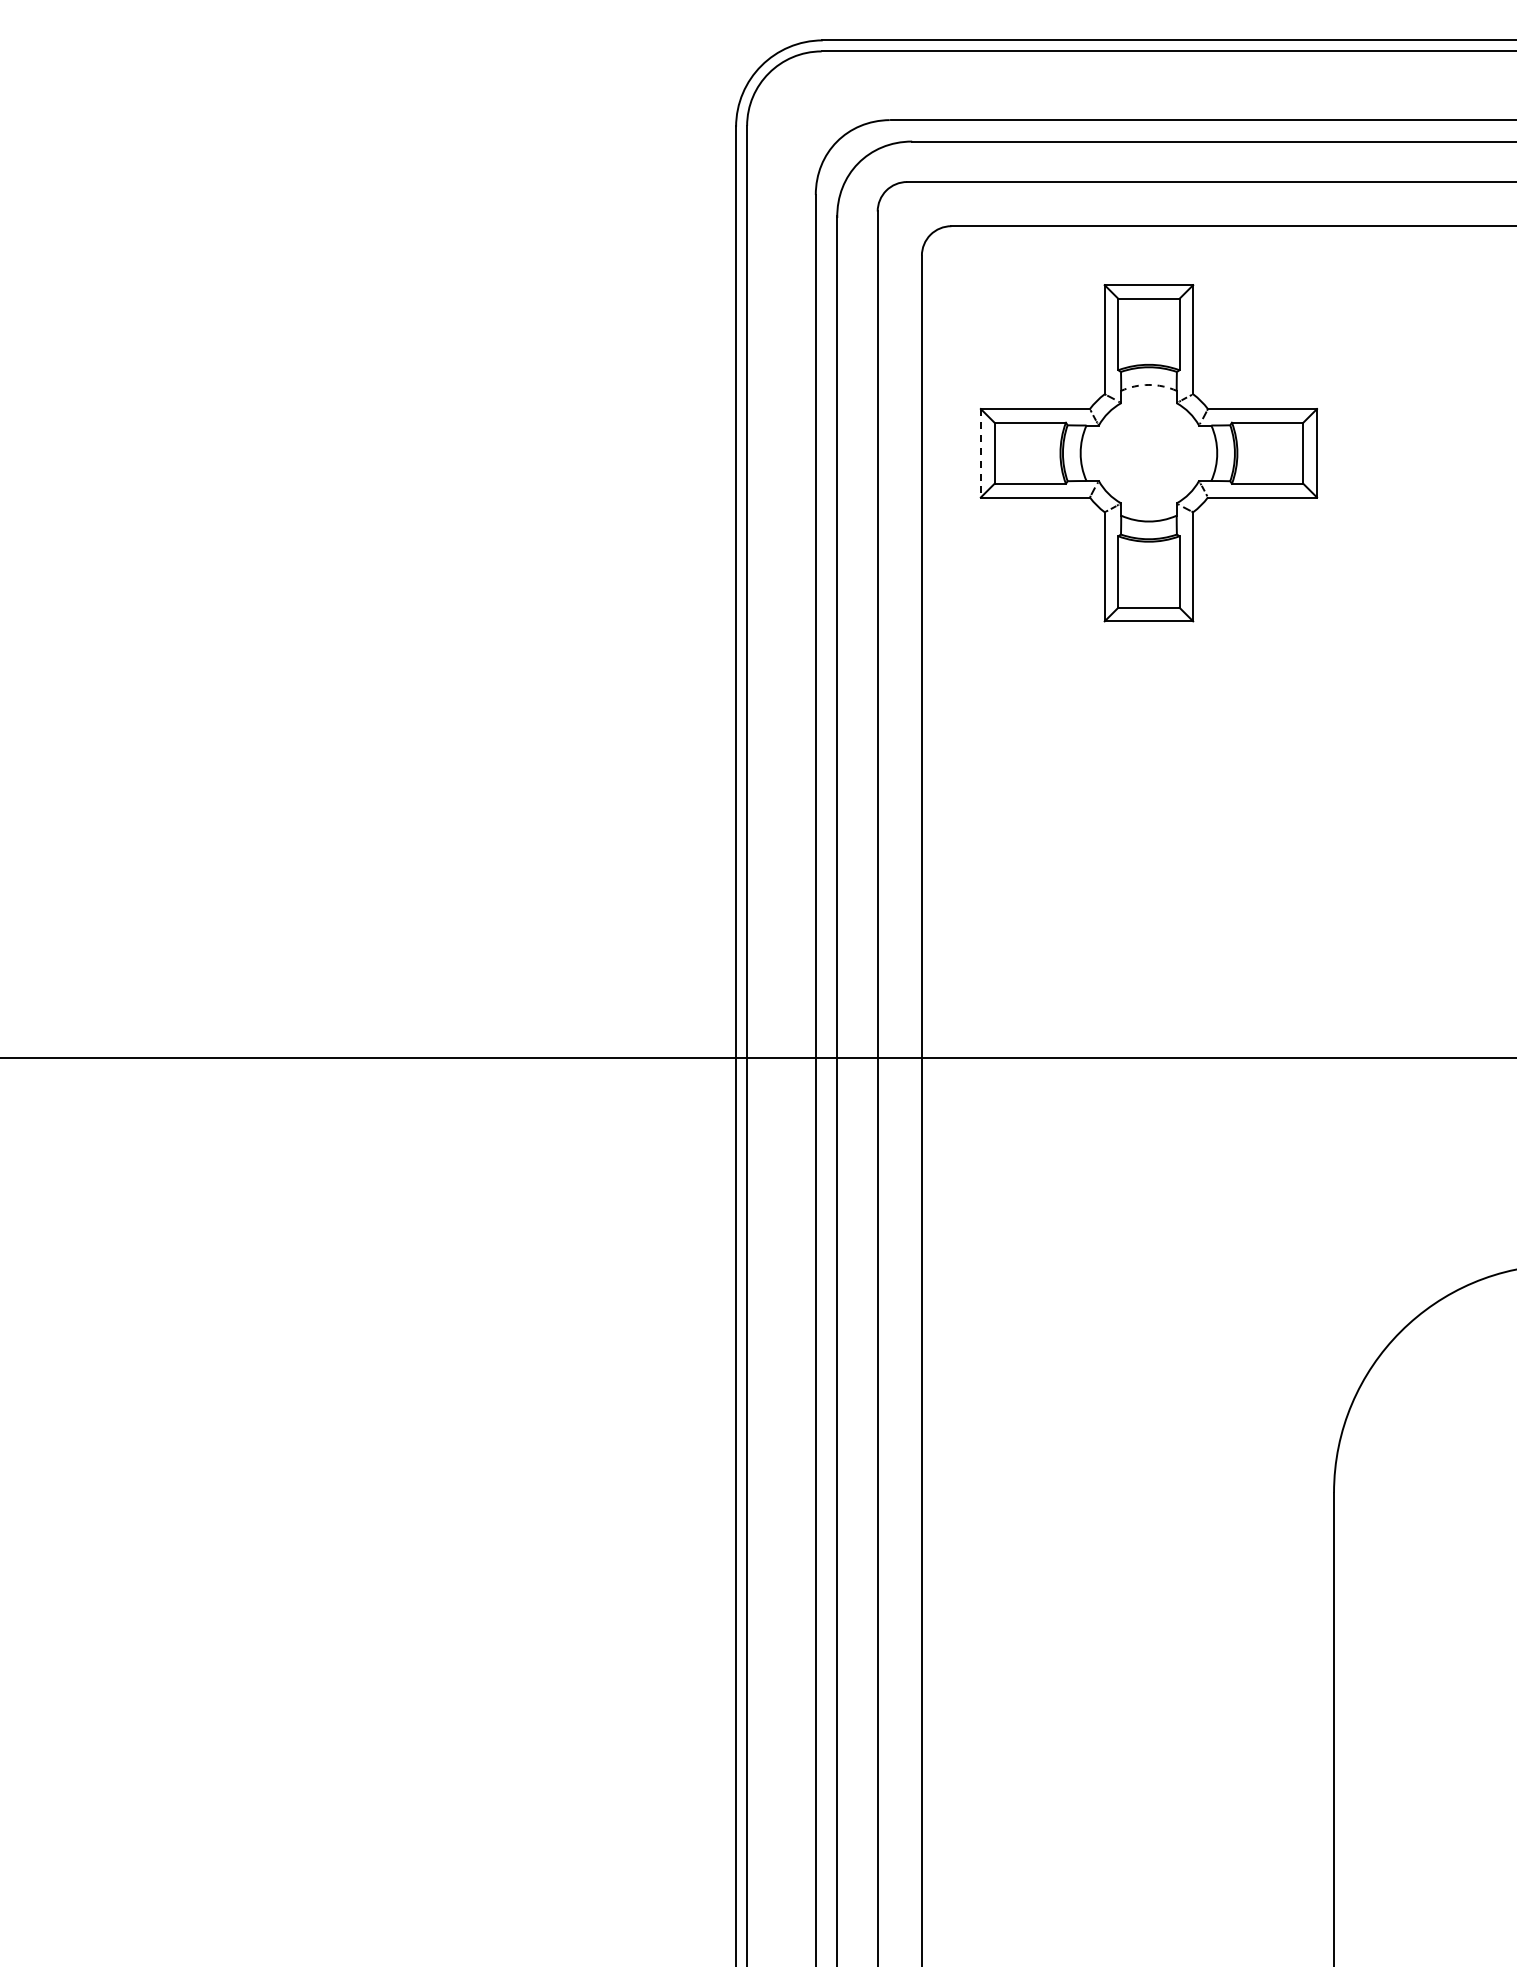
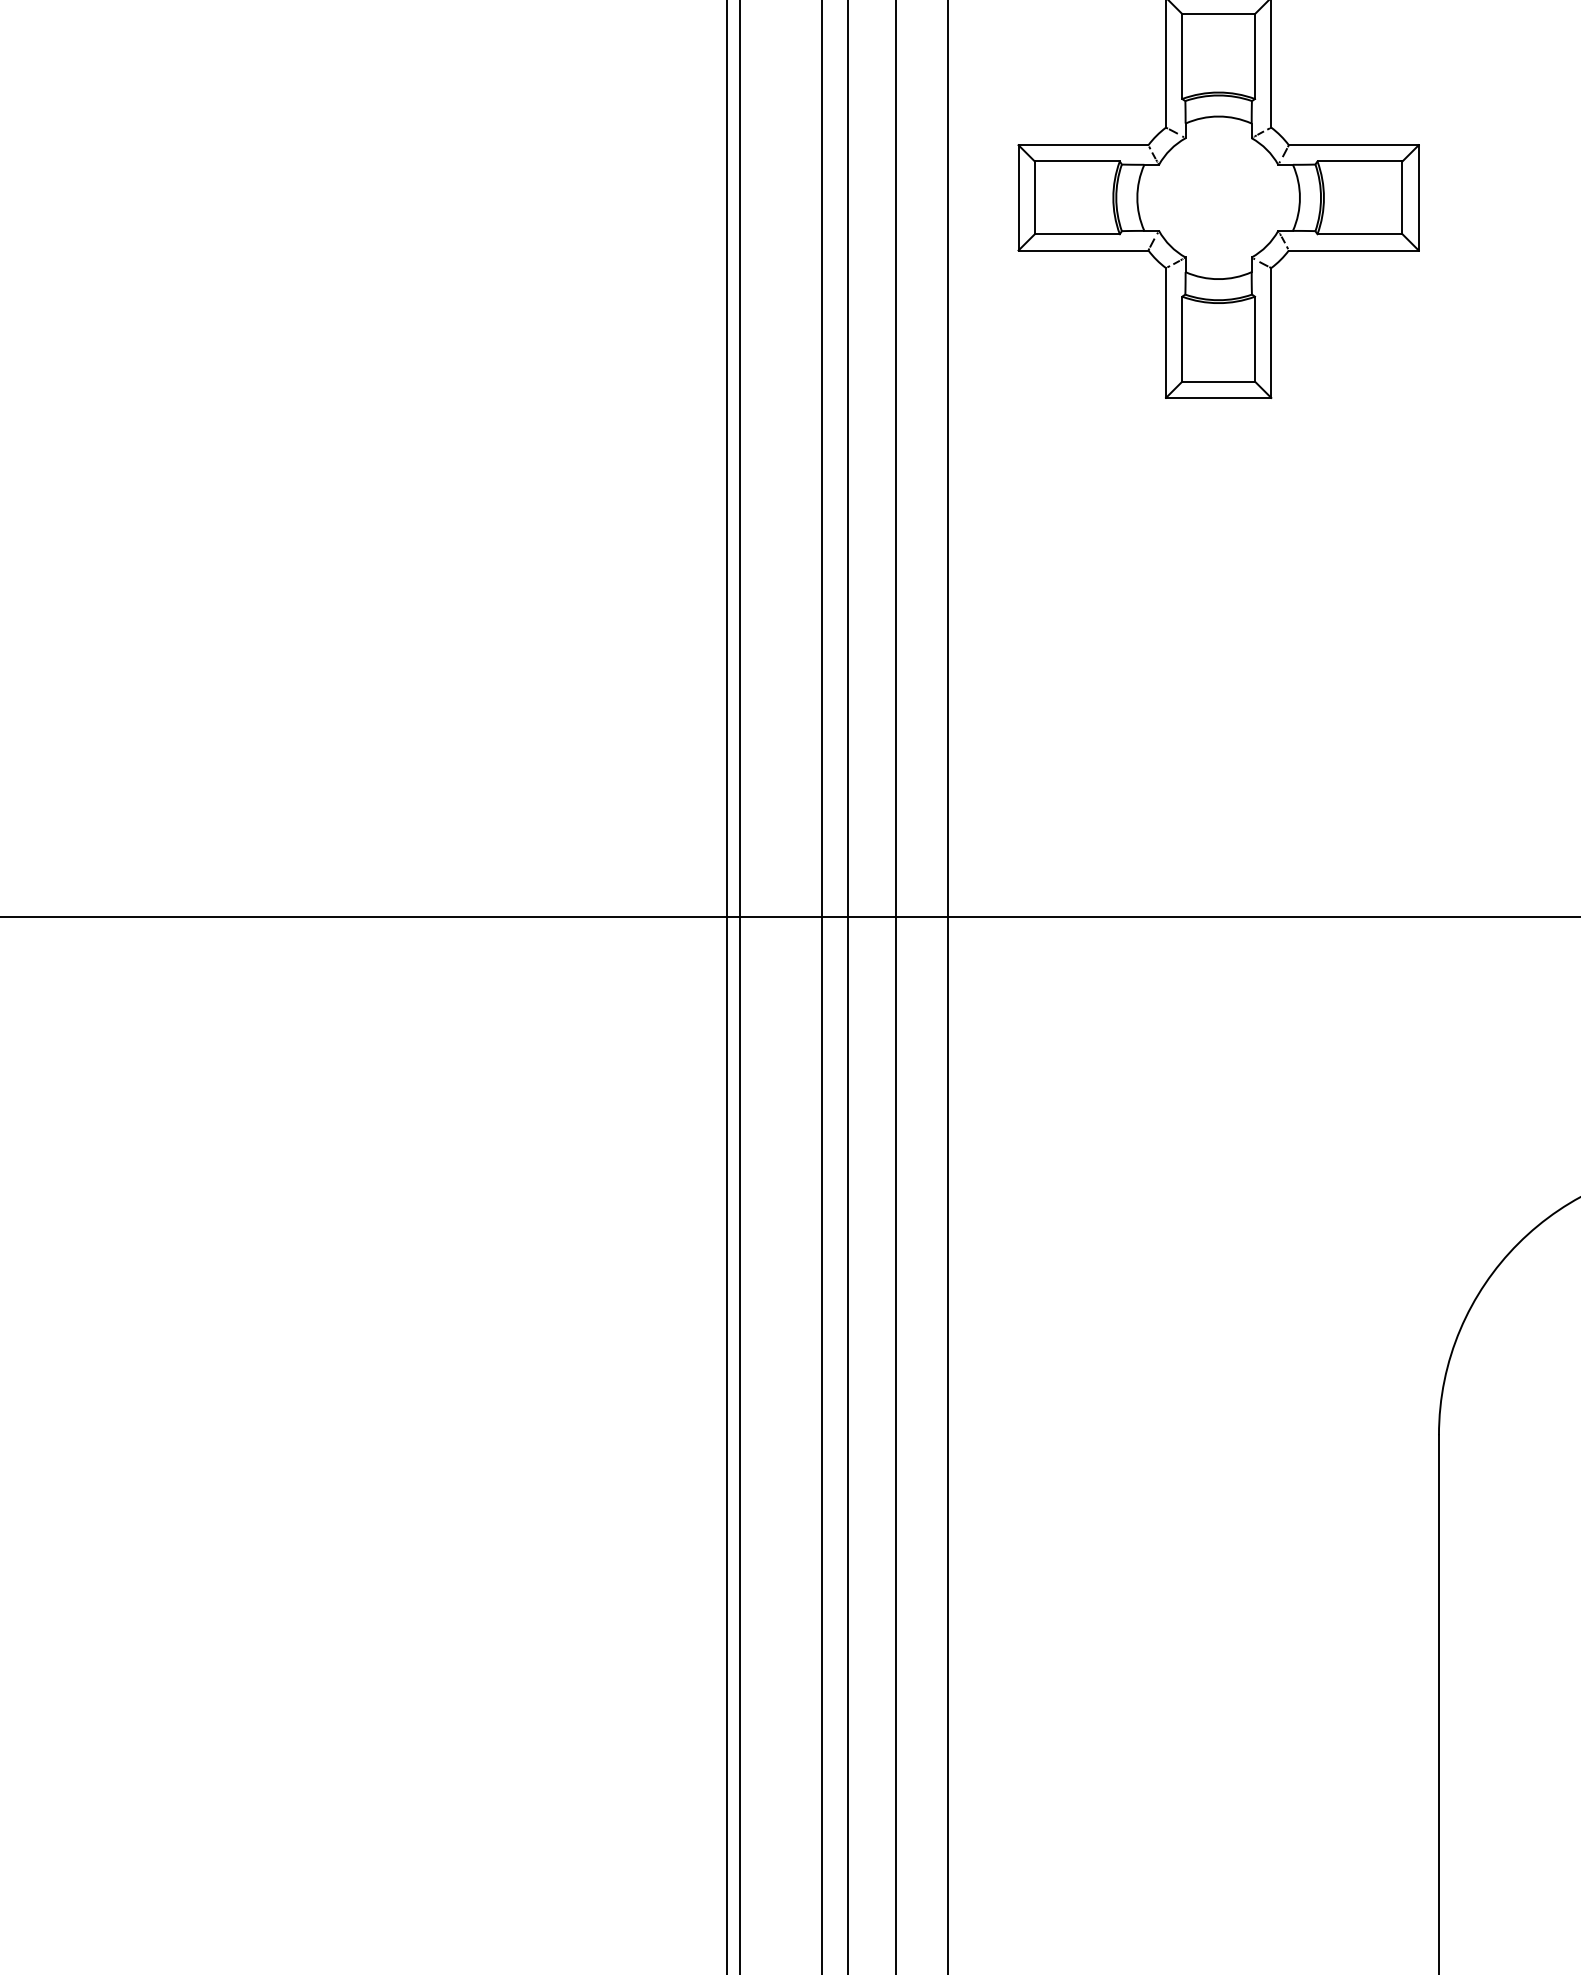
arc: (1148, 384) -> (1218, 115), dashed -> solid
line: (980, 453) -> (1018, 198), dashed -> solid

